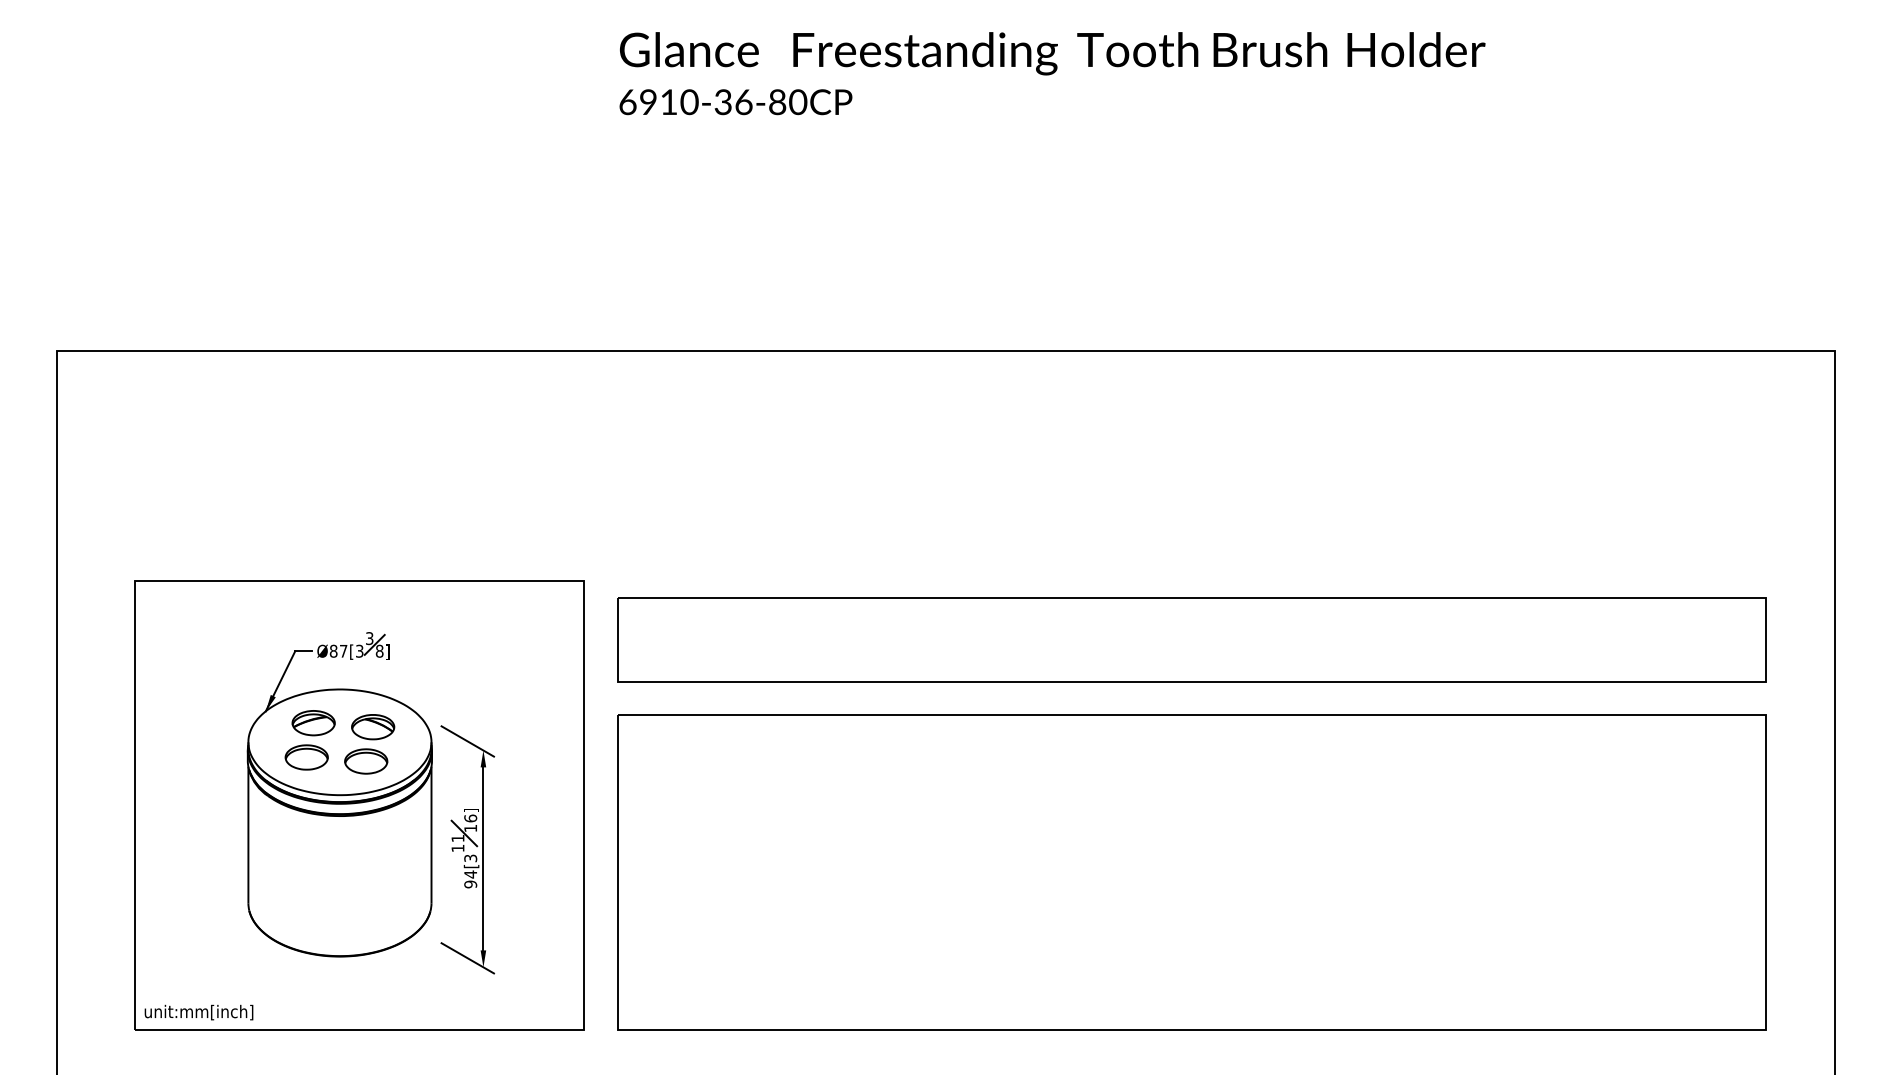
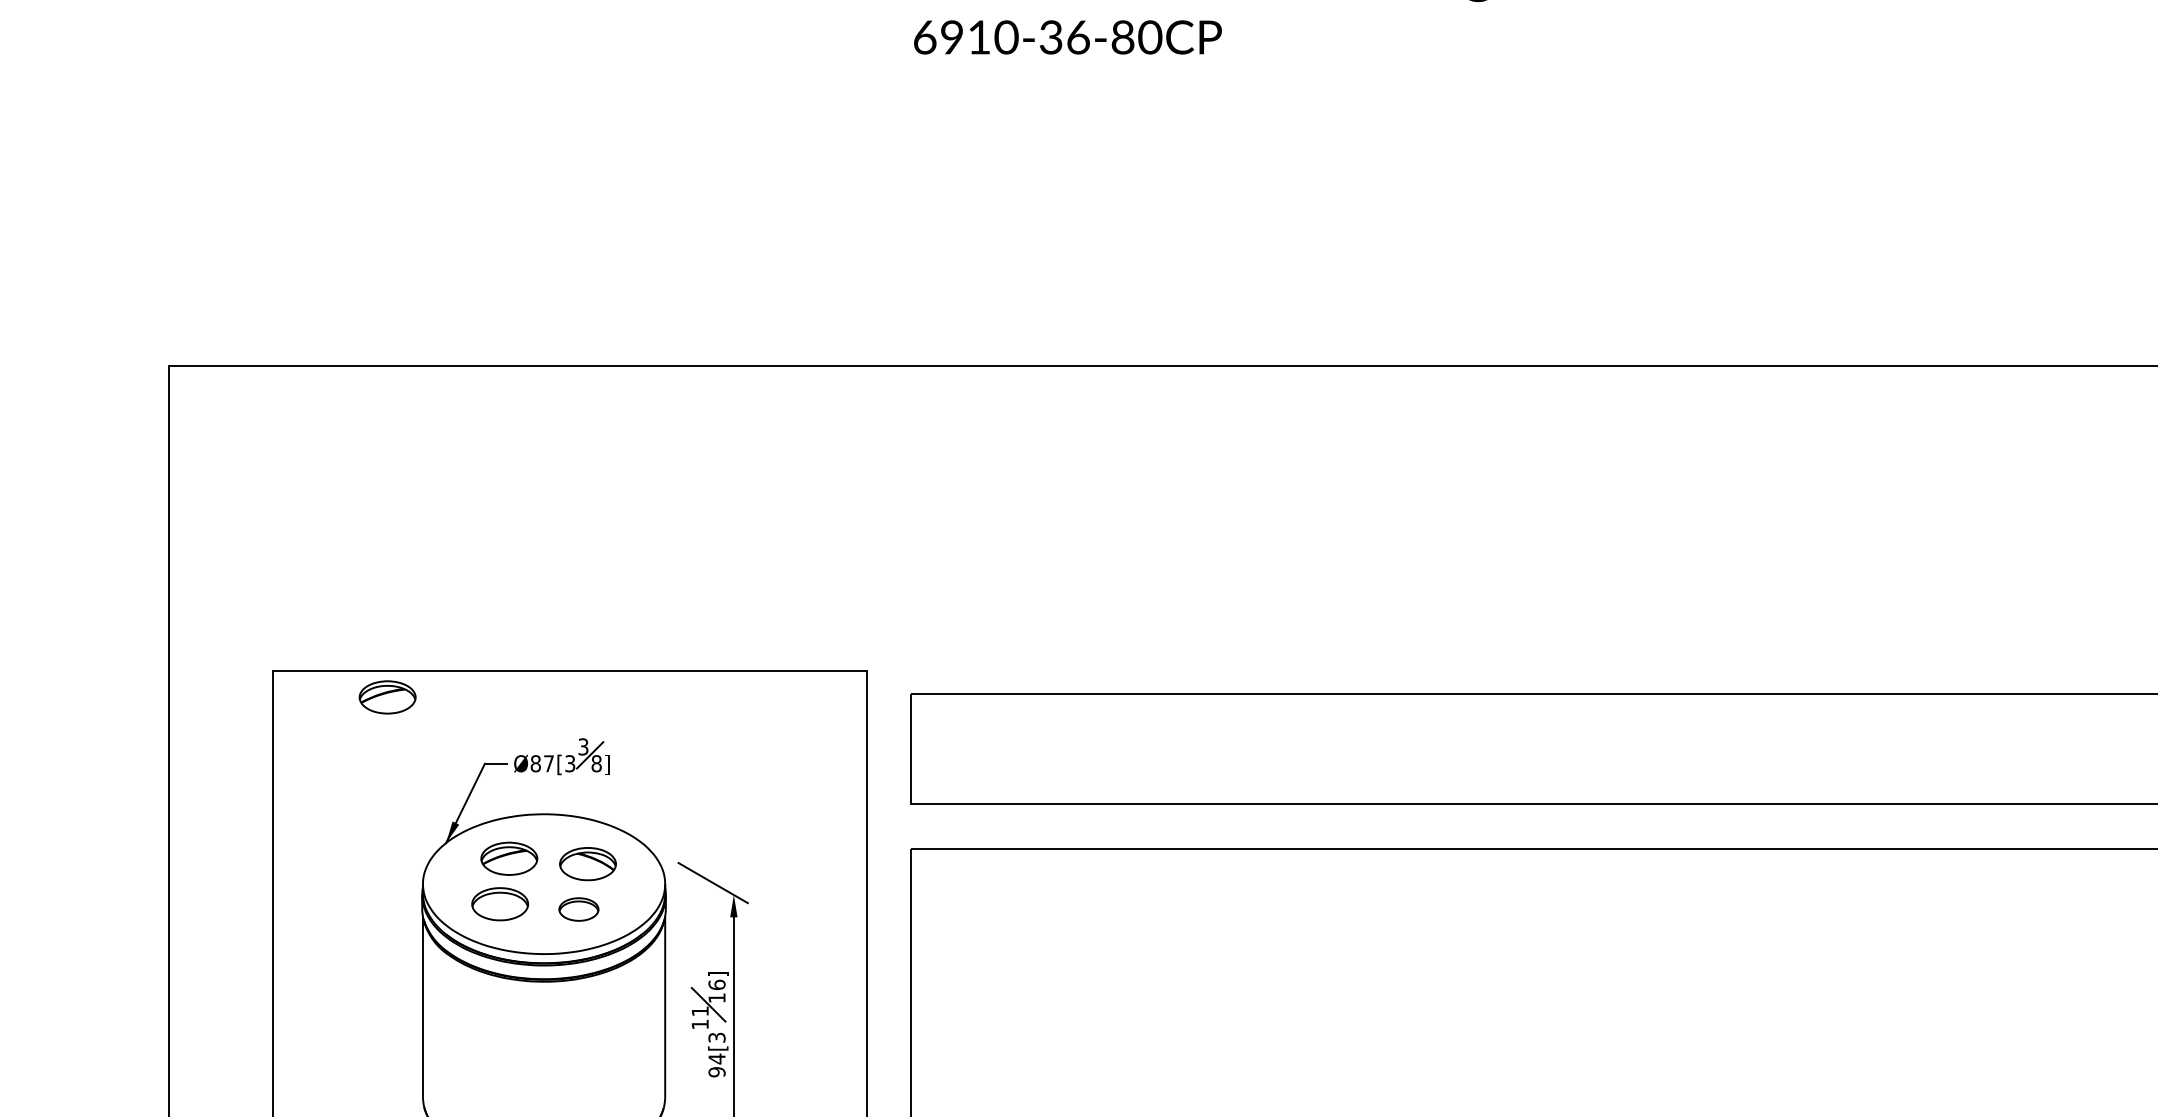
part: (221, 601) -> (387, 697), added
part: (366, 761) -> (579, 909), size x0.7

